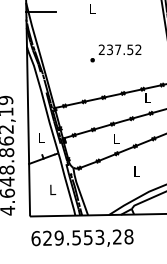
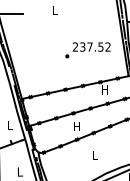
text: (115, 53) -> (87, 50), moved
text: (147, 97) -> (104, 89), L -> H
text: (116, 138) -> (76, 126), L -> H

